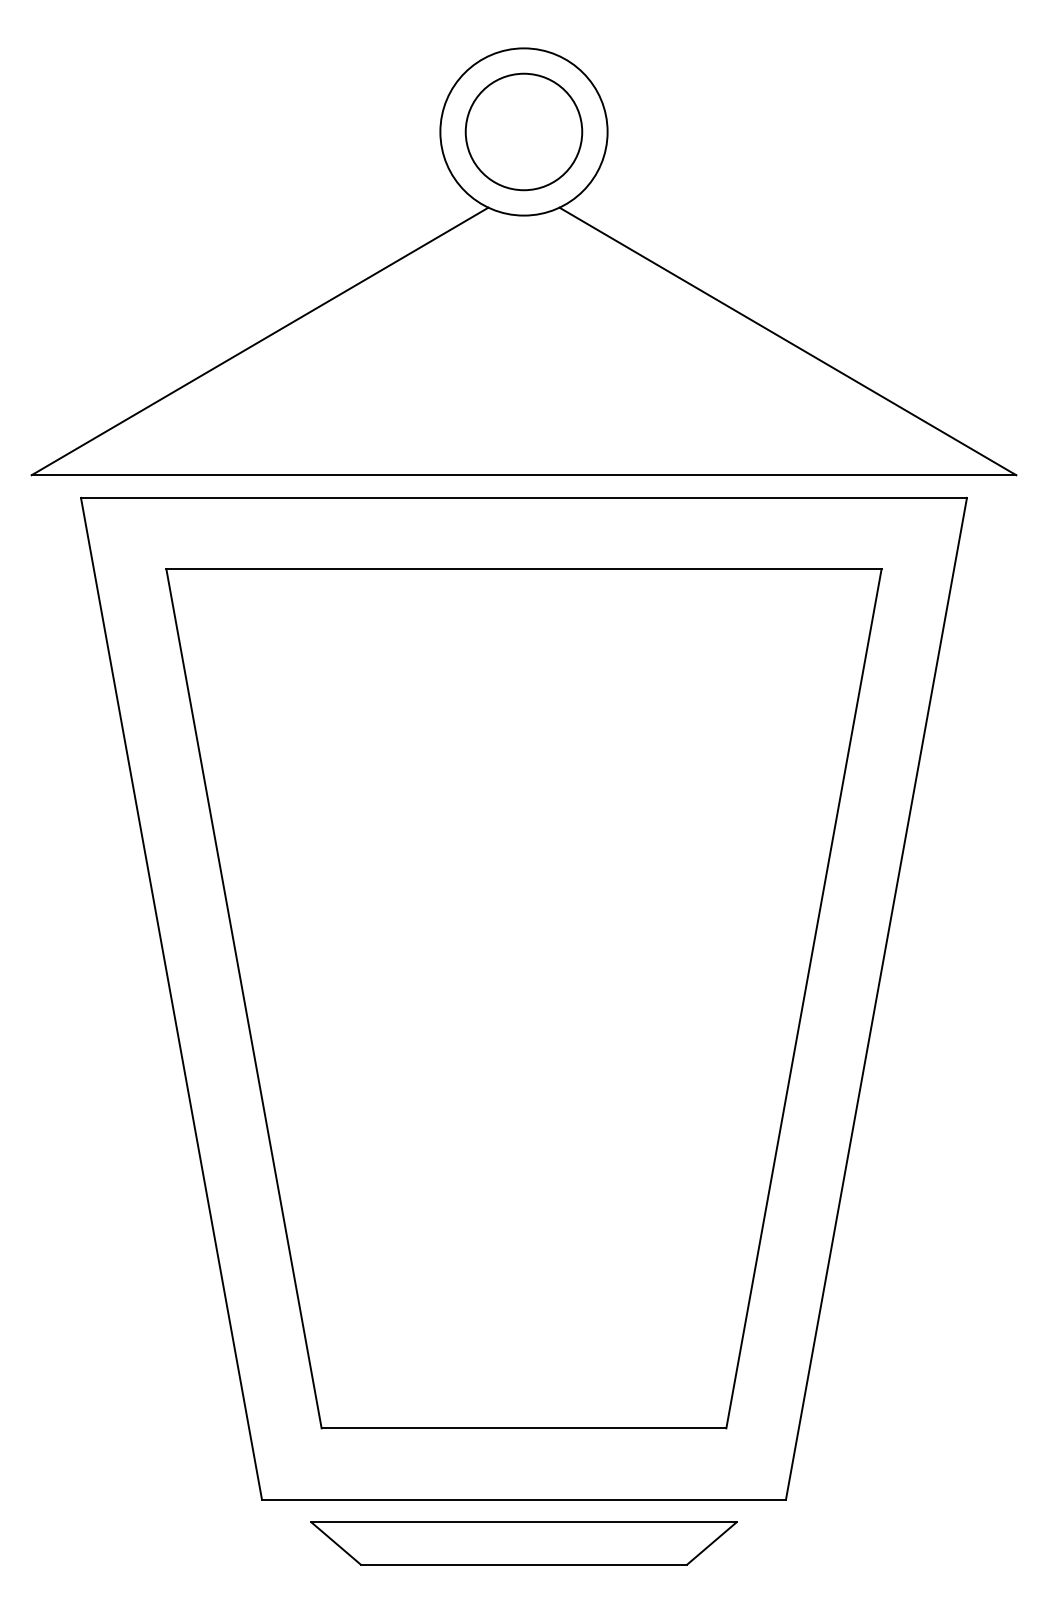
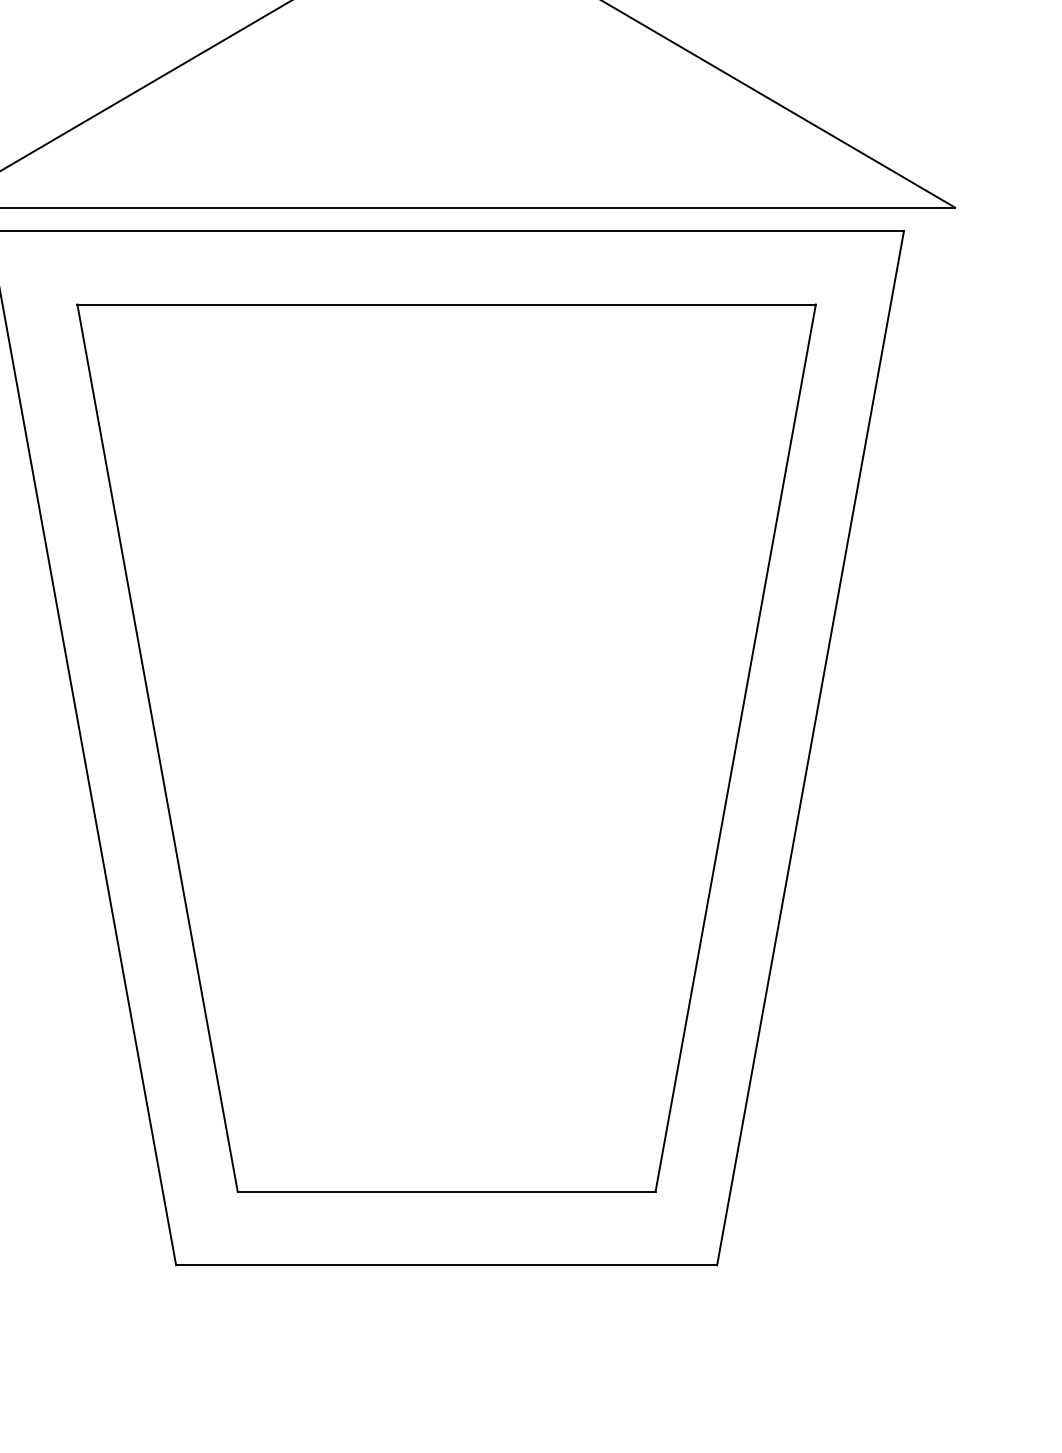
part: (523, 1543) -> (446, 1310), removed

